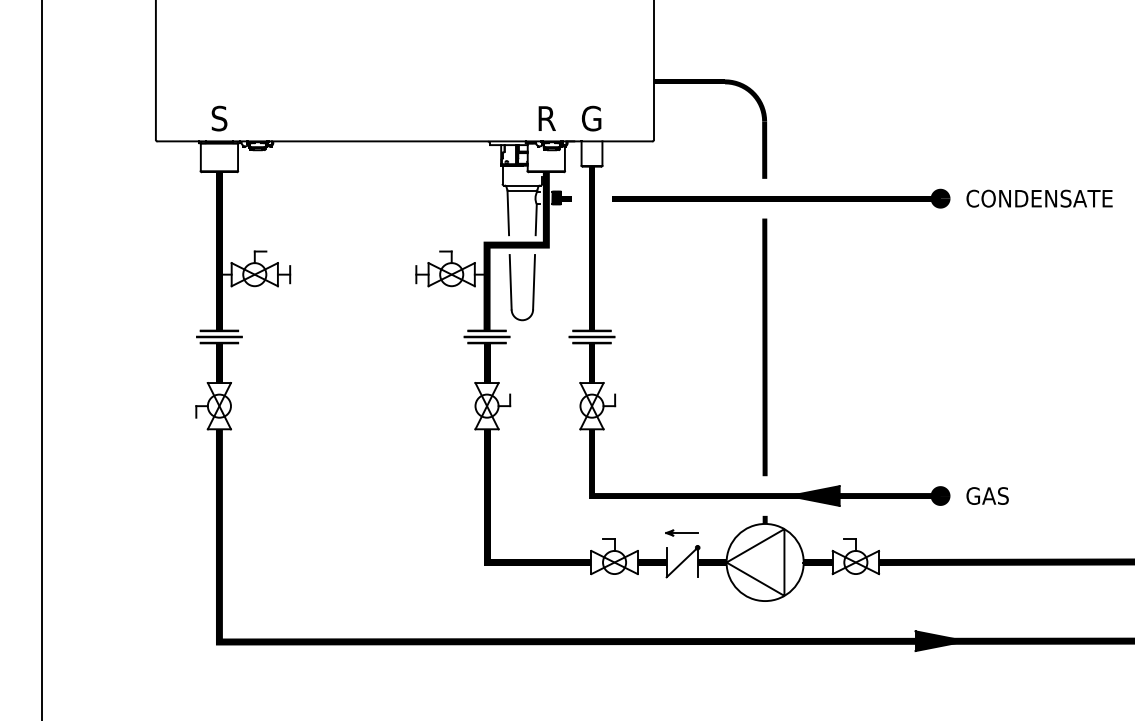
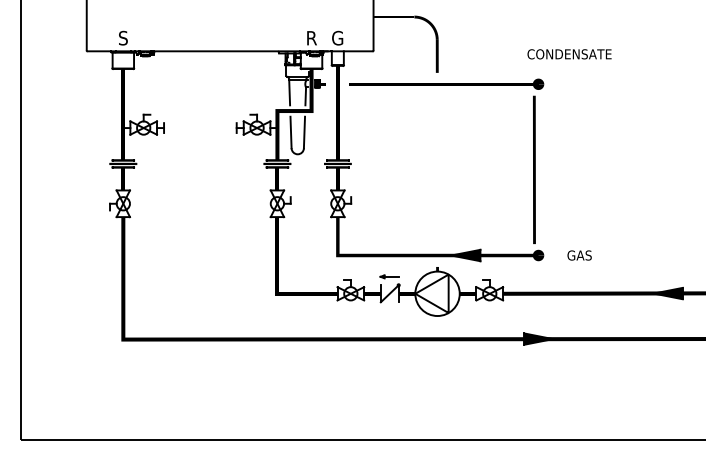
text: (1039, 198) -> (569, 54), moved
line: (765, 346) -> (534, 169), moved
text: (987, 495) -> (579, 255), moved

